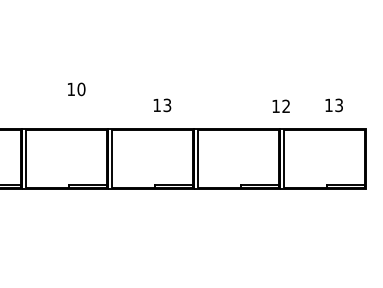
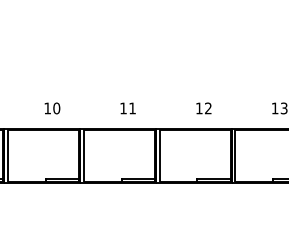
text: (76, 89) -> (52, 108), moved
text: (167, 105) -> (132, 108), 13 -> 11
text: (280, 105) -> (203, 107), moved

